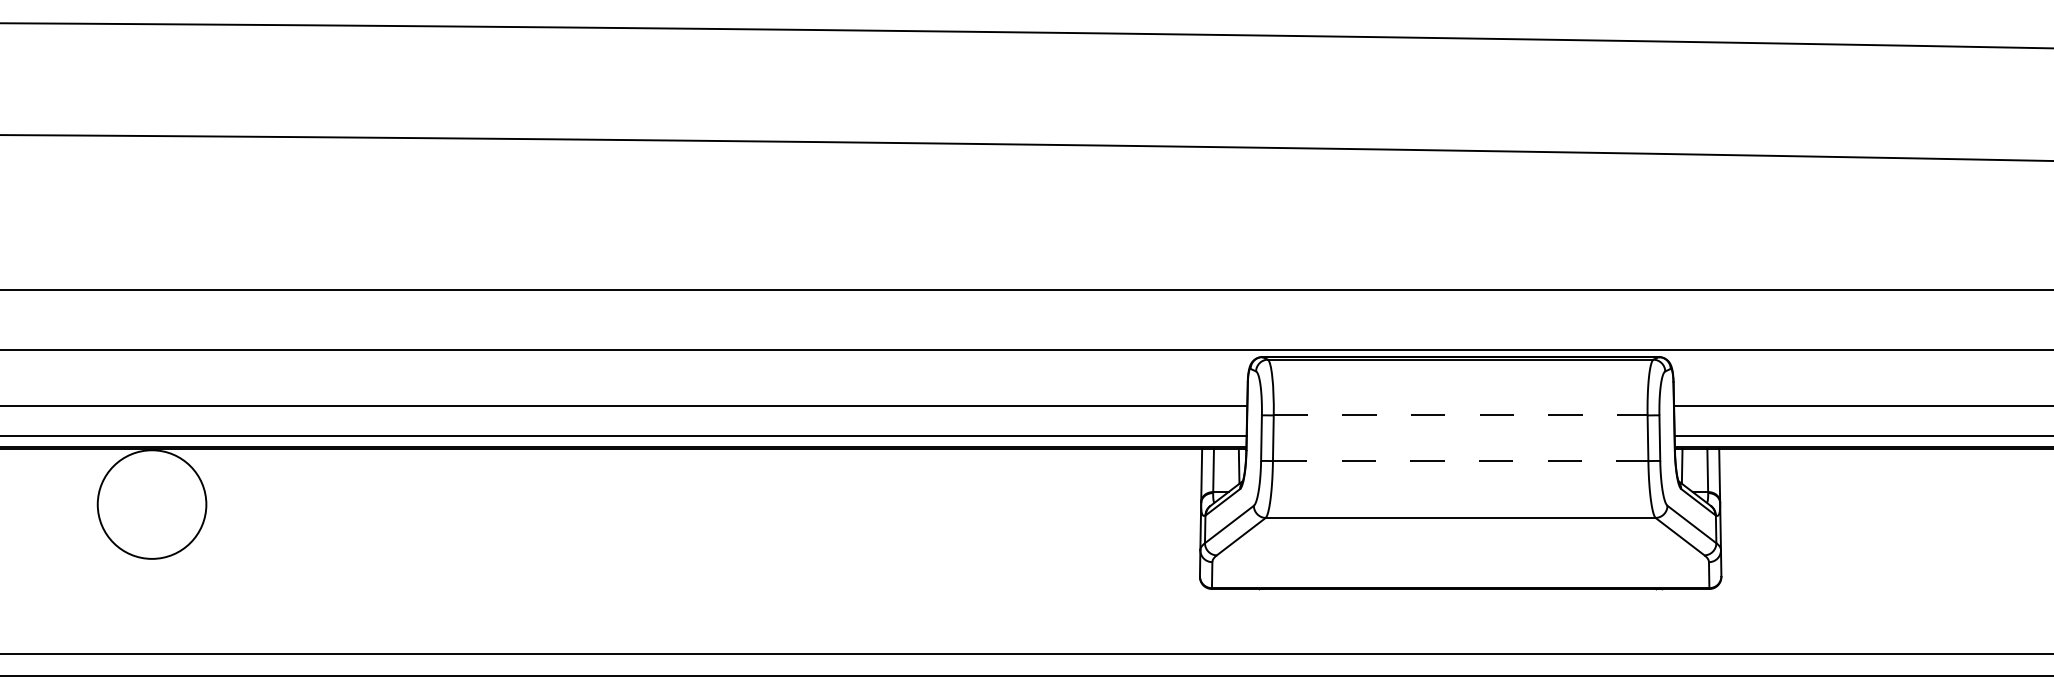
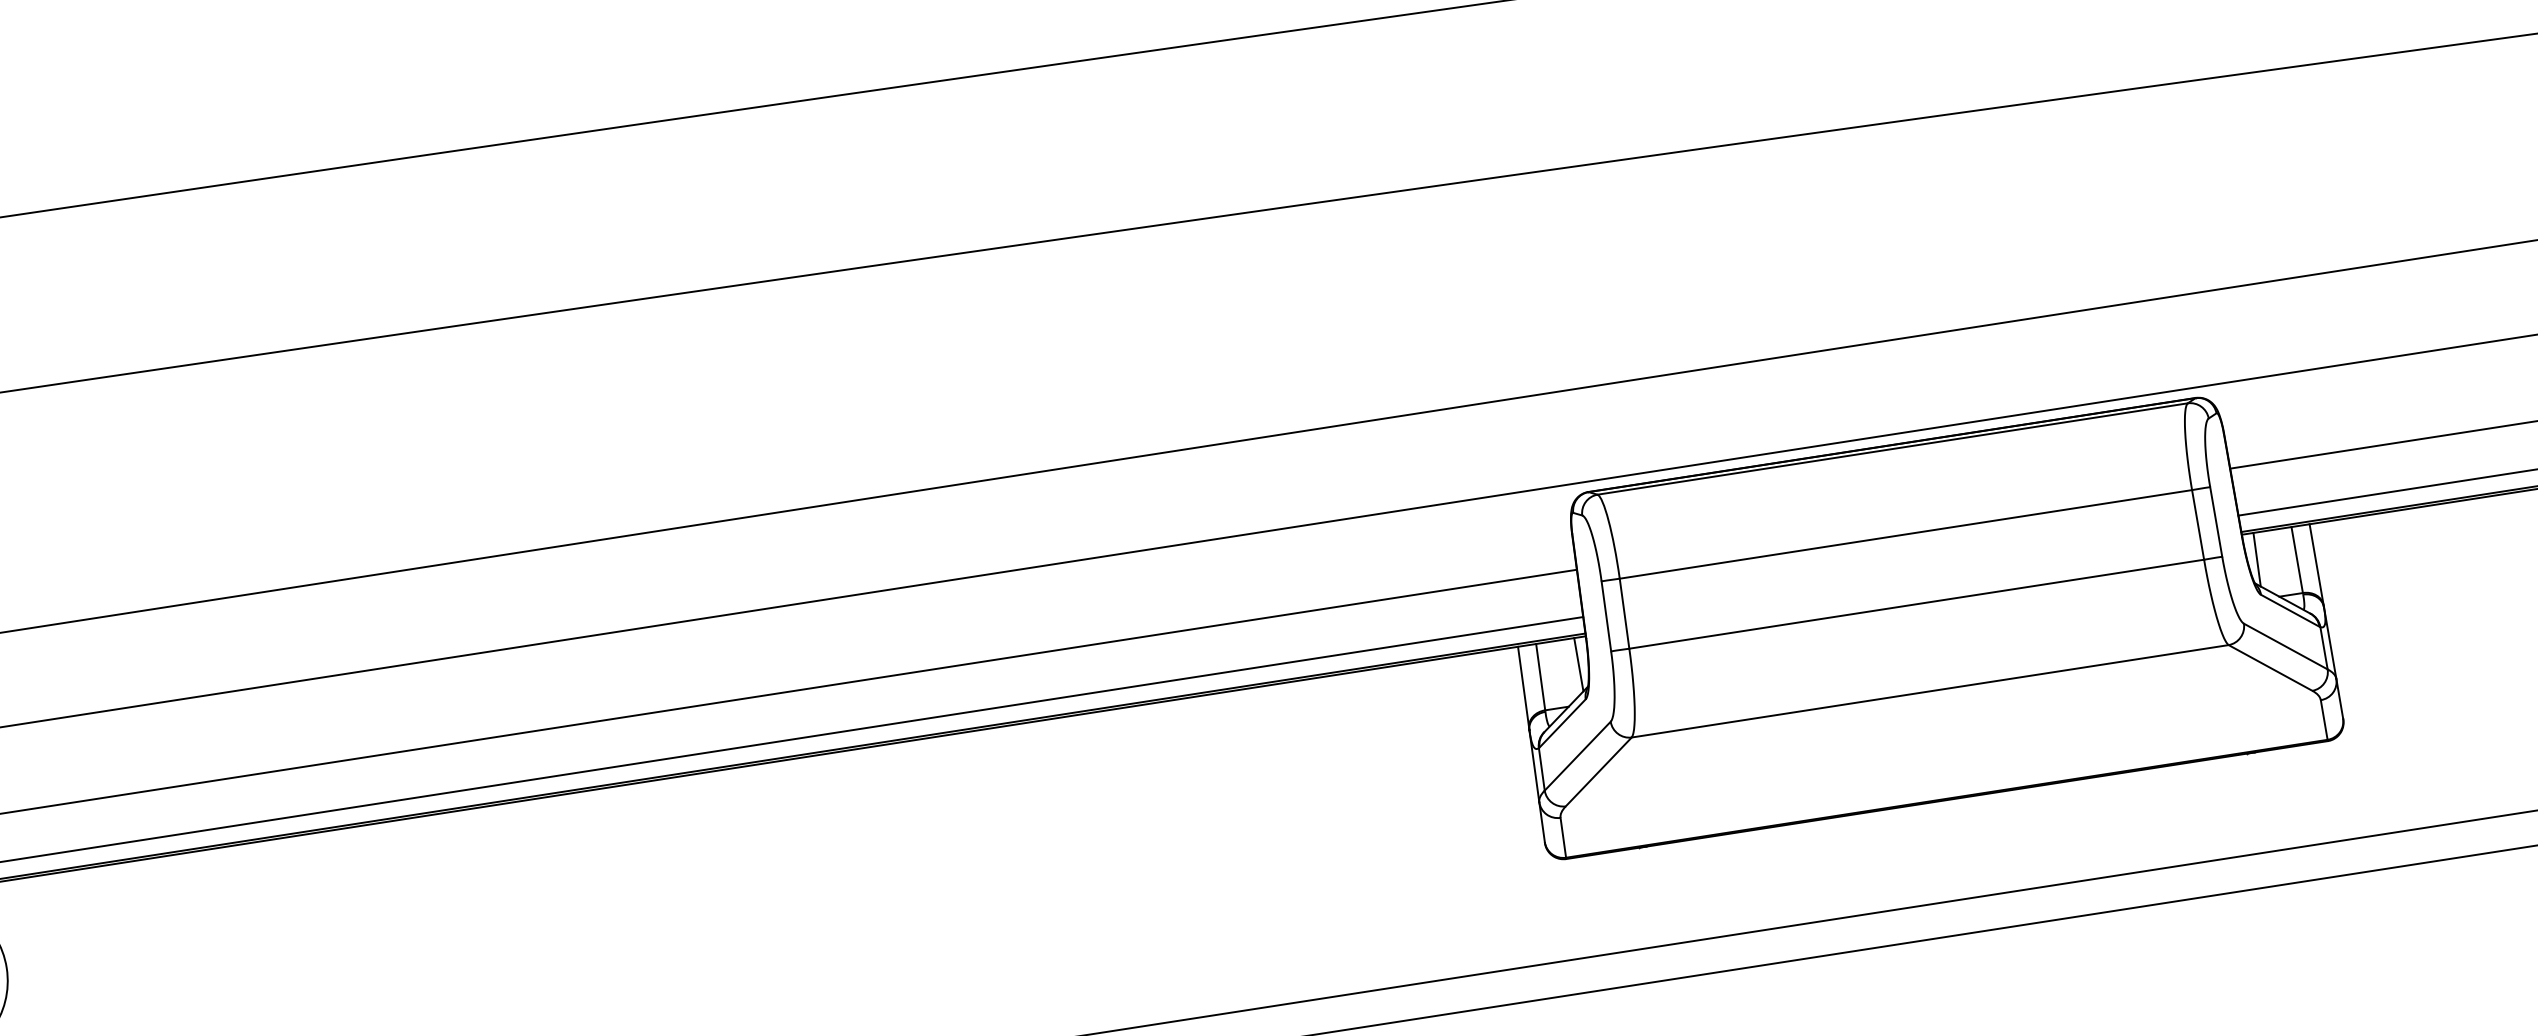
line: (1460, 415) -> (1905, 534), dashed -> solid
line: (1460, 461) -> (1916, 604), dashed -> solid

